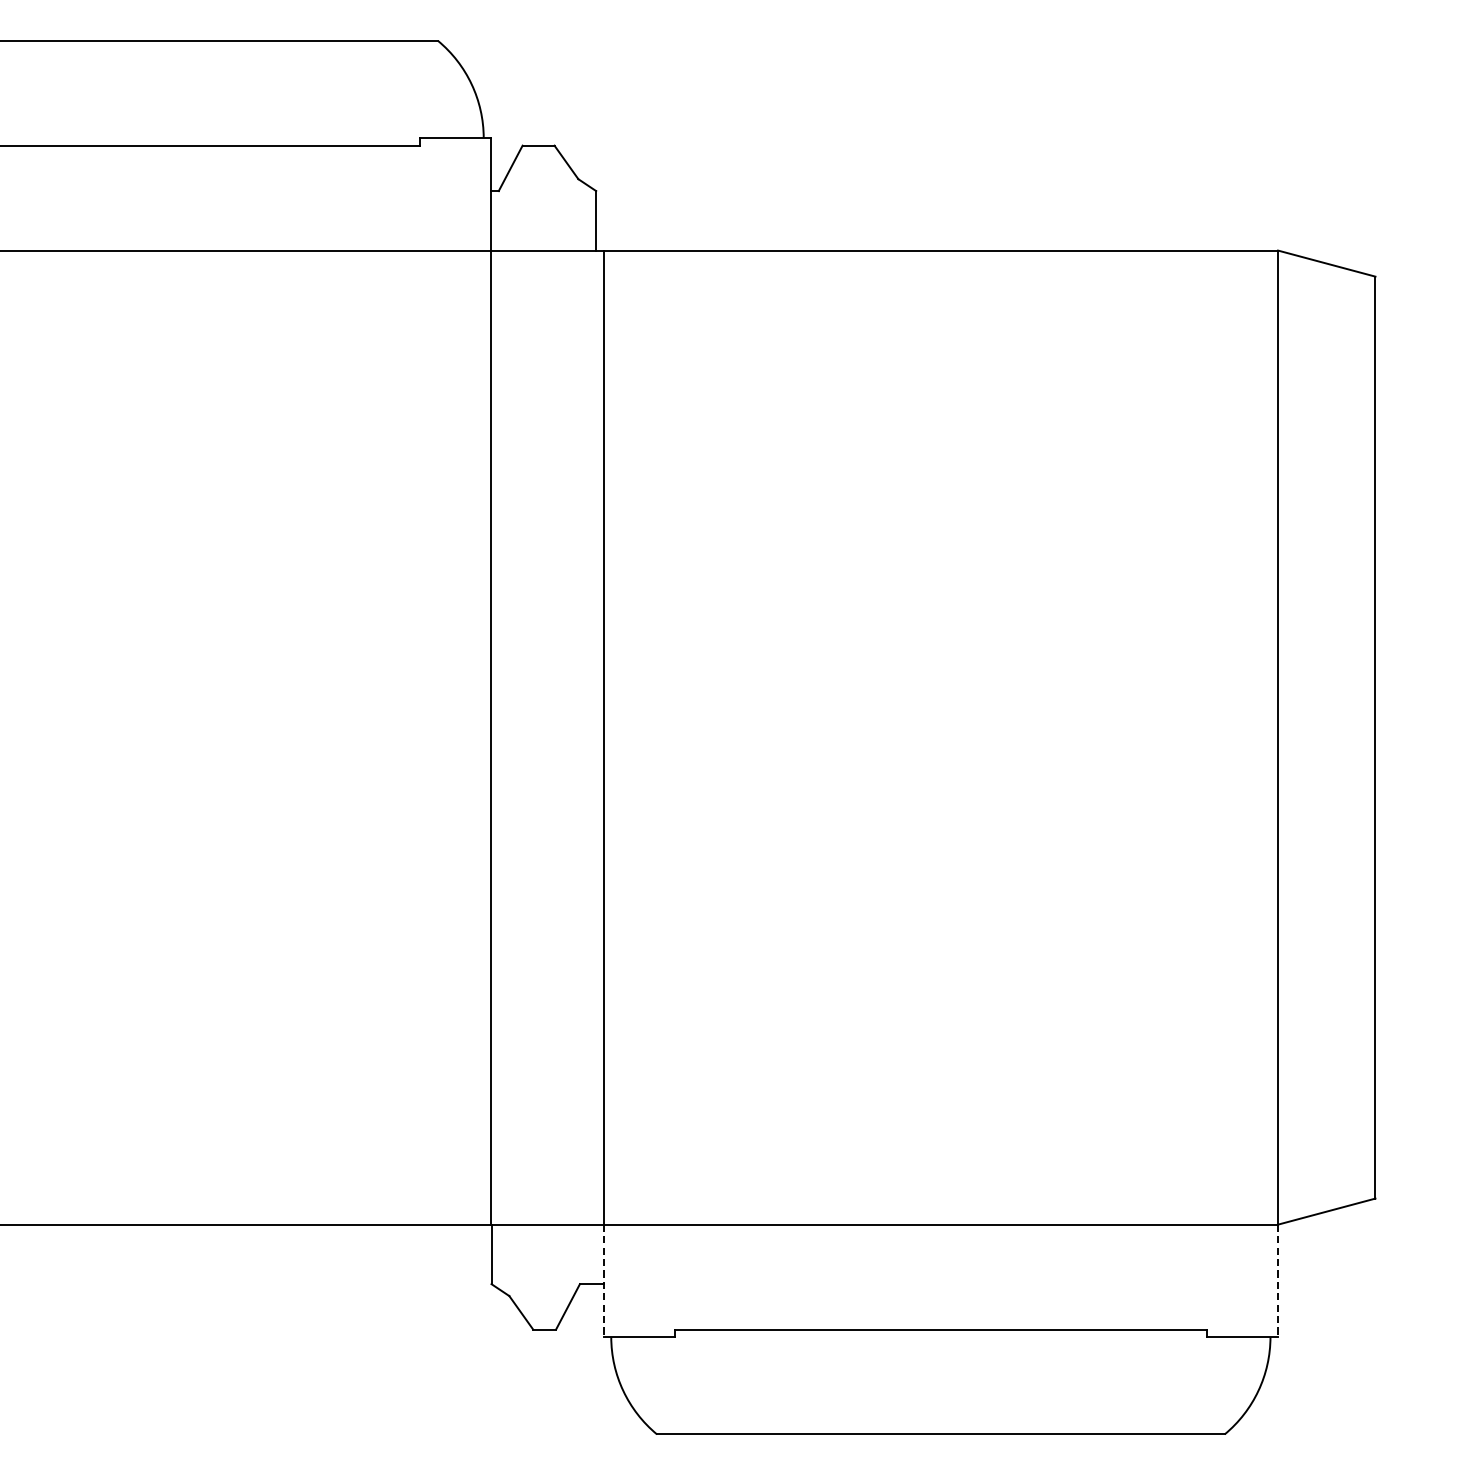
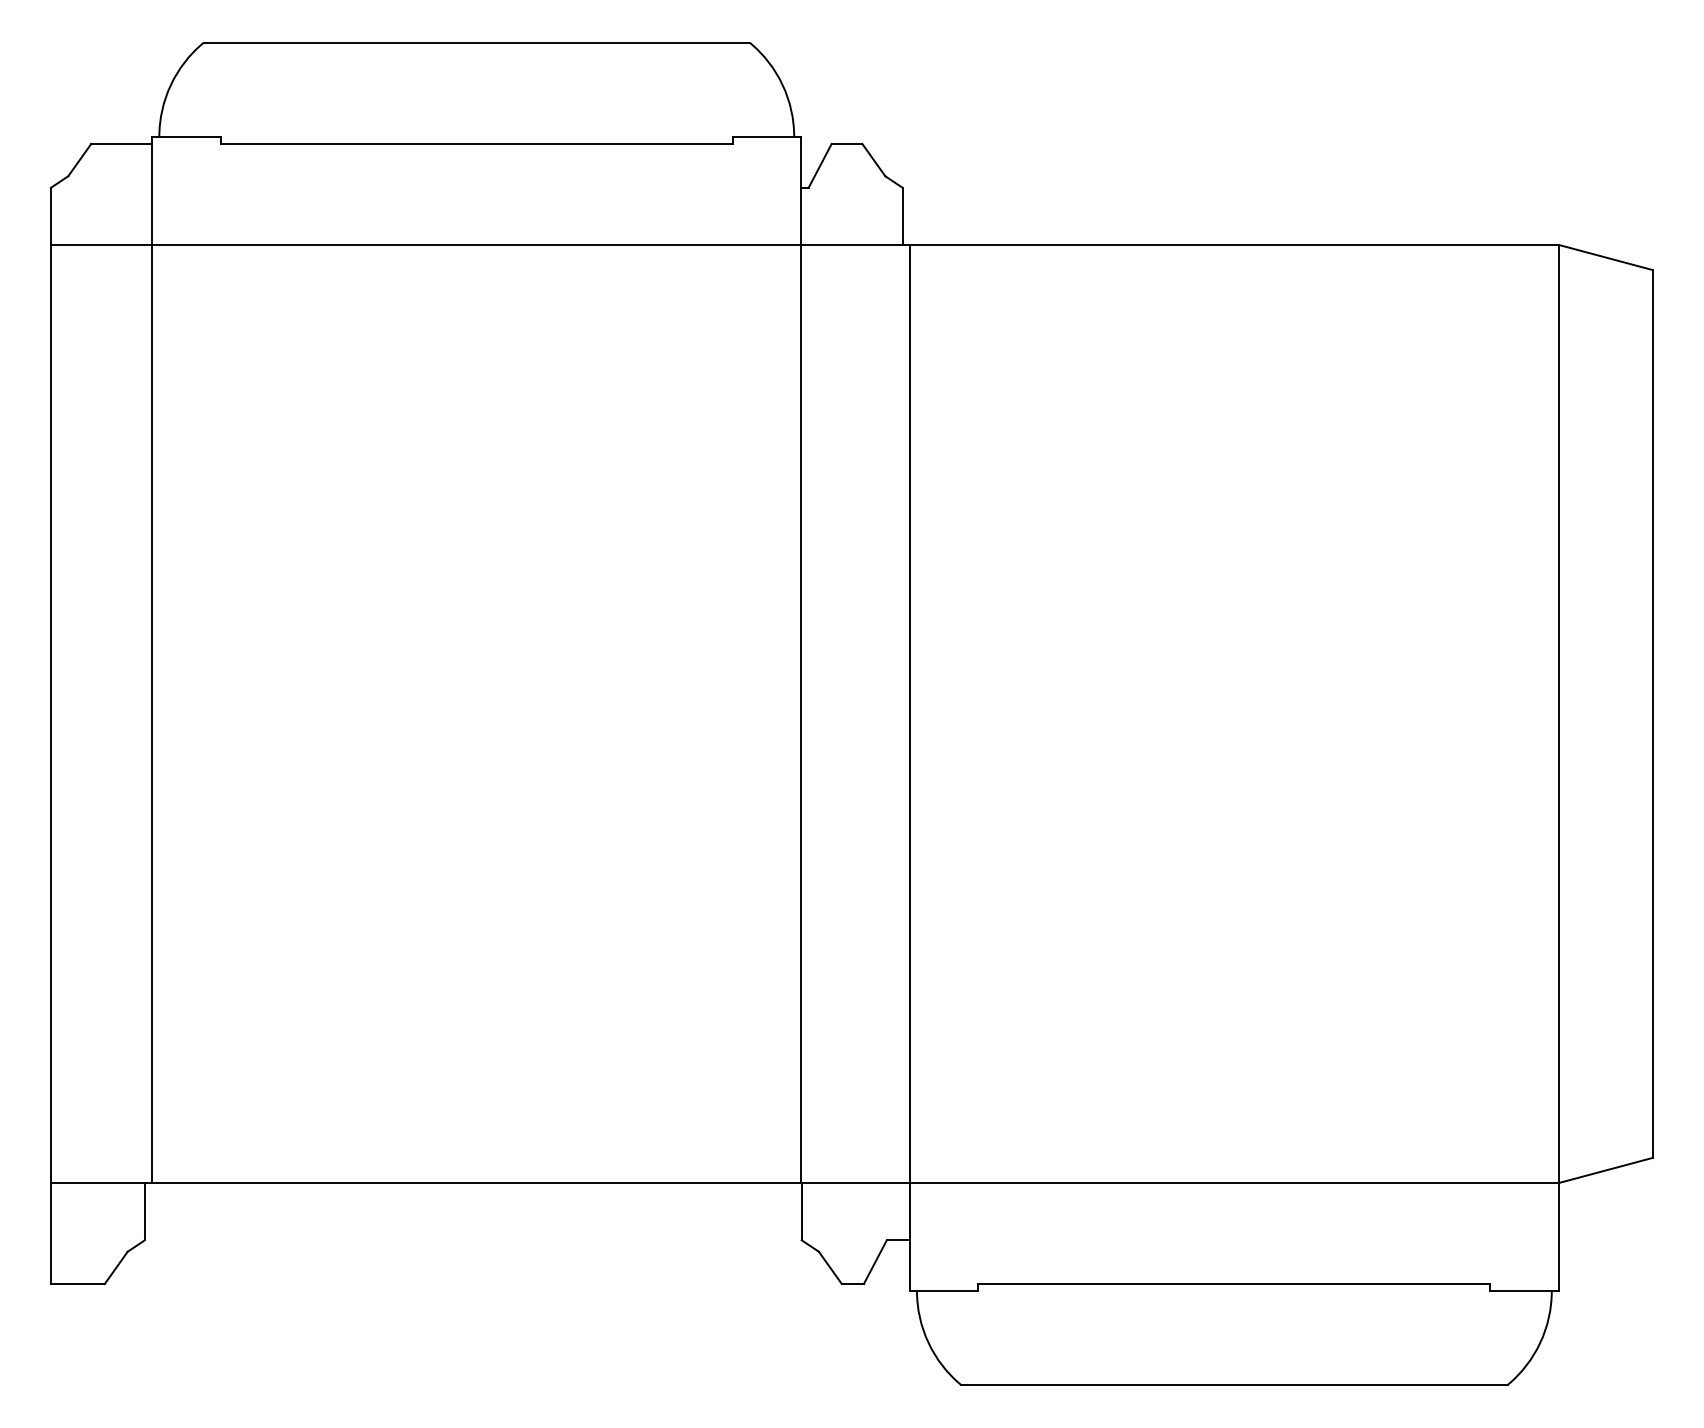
line: (603, 1281) -> (909, 1237), dashed -> solid
line: (1278, 1281) -> (1559, 1237), dashed -> solid

